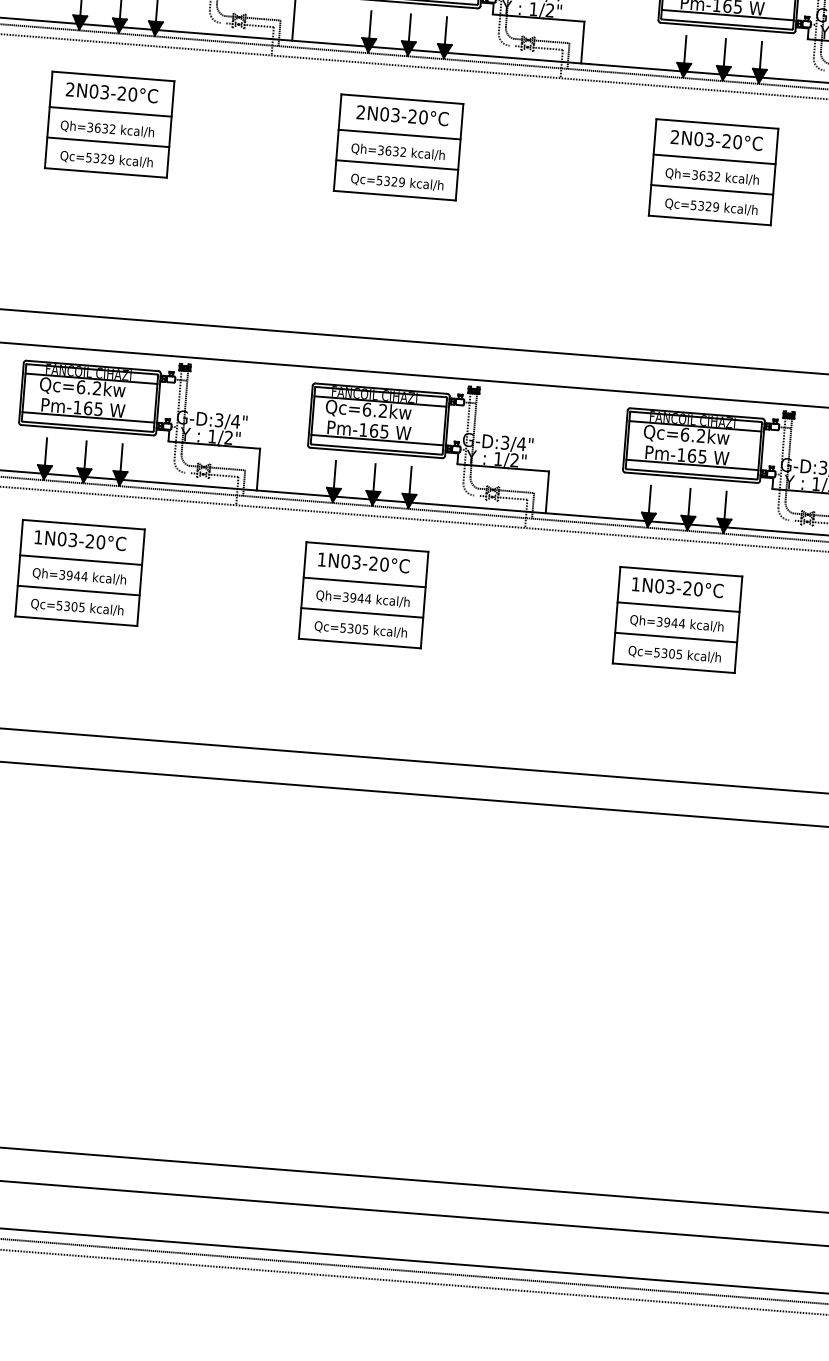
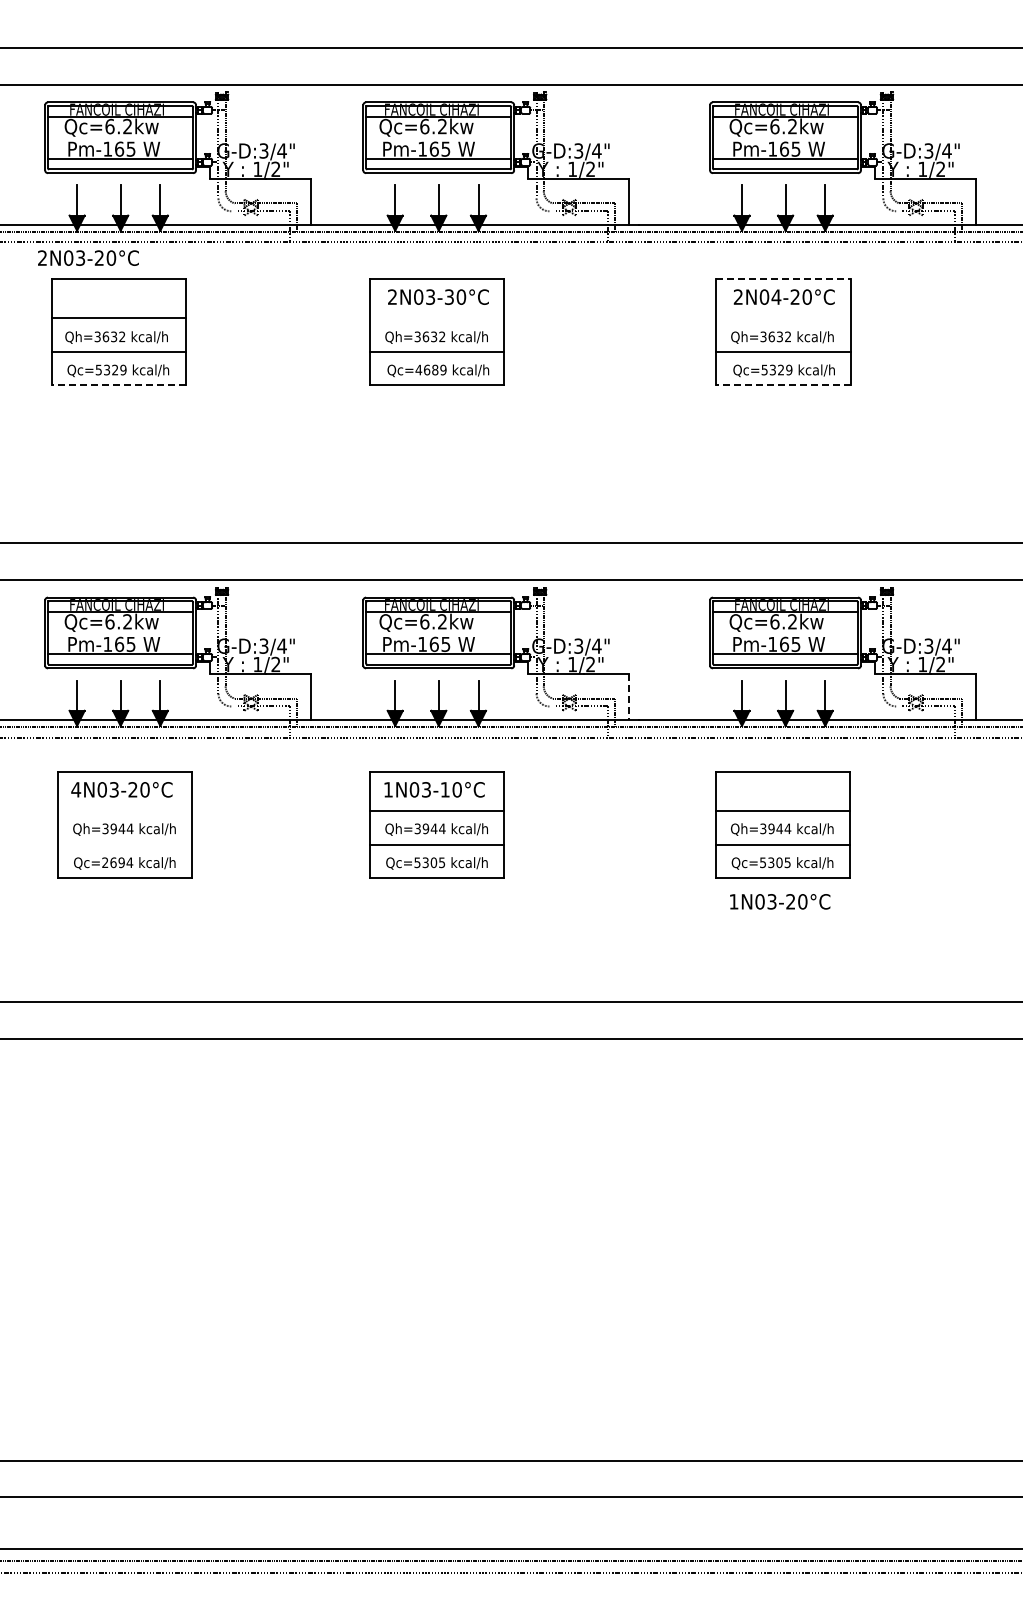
text: (112, 92) -> (88, 257), moved
text: (412, 115) -> (449, 296), 2N03-20°C -> 2N03-30°C
line: (718, 124) -> (784, 279), solid -> dashed
line: (399, 135) -> (436, 318), removed
text: (709, 139) -> (776, 296), 2N03-20°C -> 2N04-20°C
line: (714, 159) -> (783, 318), removed
line: (105, 173) -> (118, 385), solid -> dashed
text: (386, 180) -> (426, 369), Qc=5329 -> Qc=4689
line: (709, 220) -> (783, 385), solid -> dashed
line: (547, 492) -> (629, 696), solid -> dashed
text: (38, 537) -> (76, 789), 1N03-20°C -> 4N03-20°C
line: (80, 560) -> (124, 811), removed
text: (372, 563) -> (444, 789), 1N03-20°C -> 1N03-10°C
text: (678, 587) -> (780, 901), moved
line: (78, 590) -> (124, 844), removed
text: (70, 606) -> (117, 862), Qc=5305 -> Qc=2694

